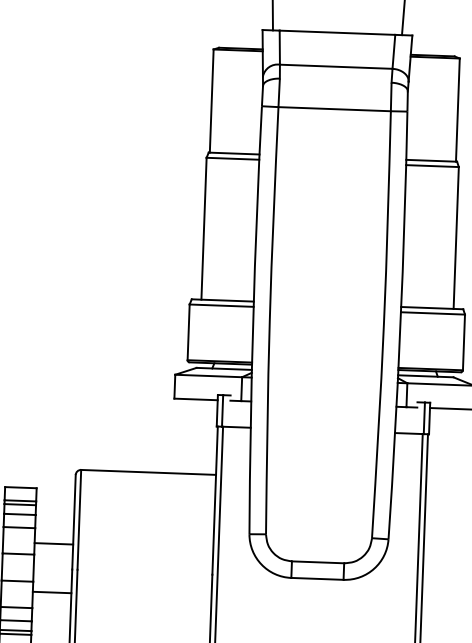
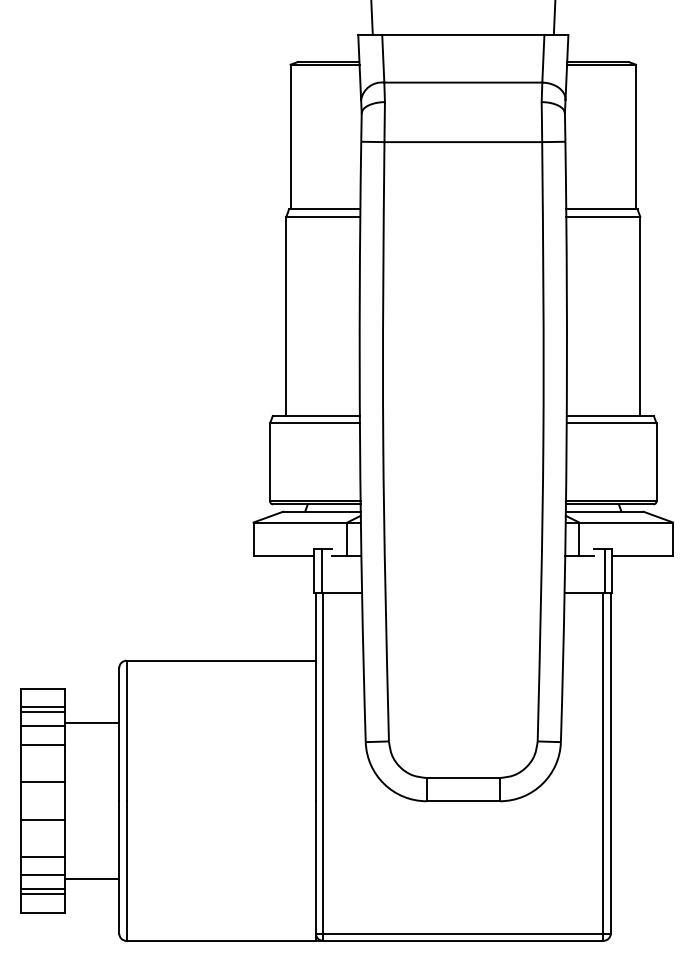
line: (54, 543) -> (92, 722), moved
line: (52, 592) -> (92, 878), moved

